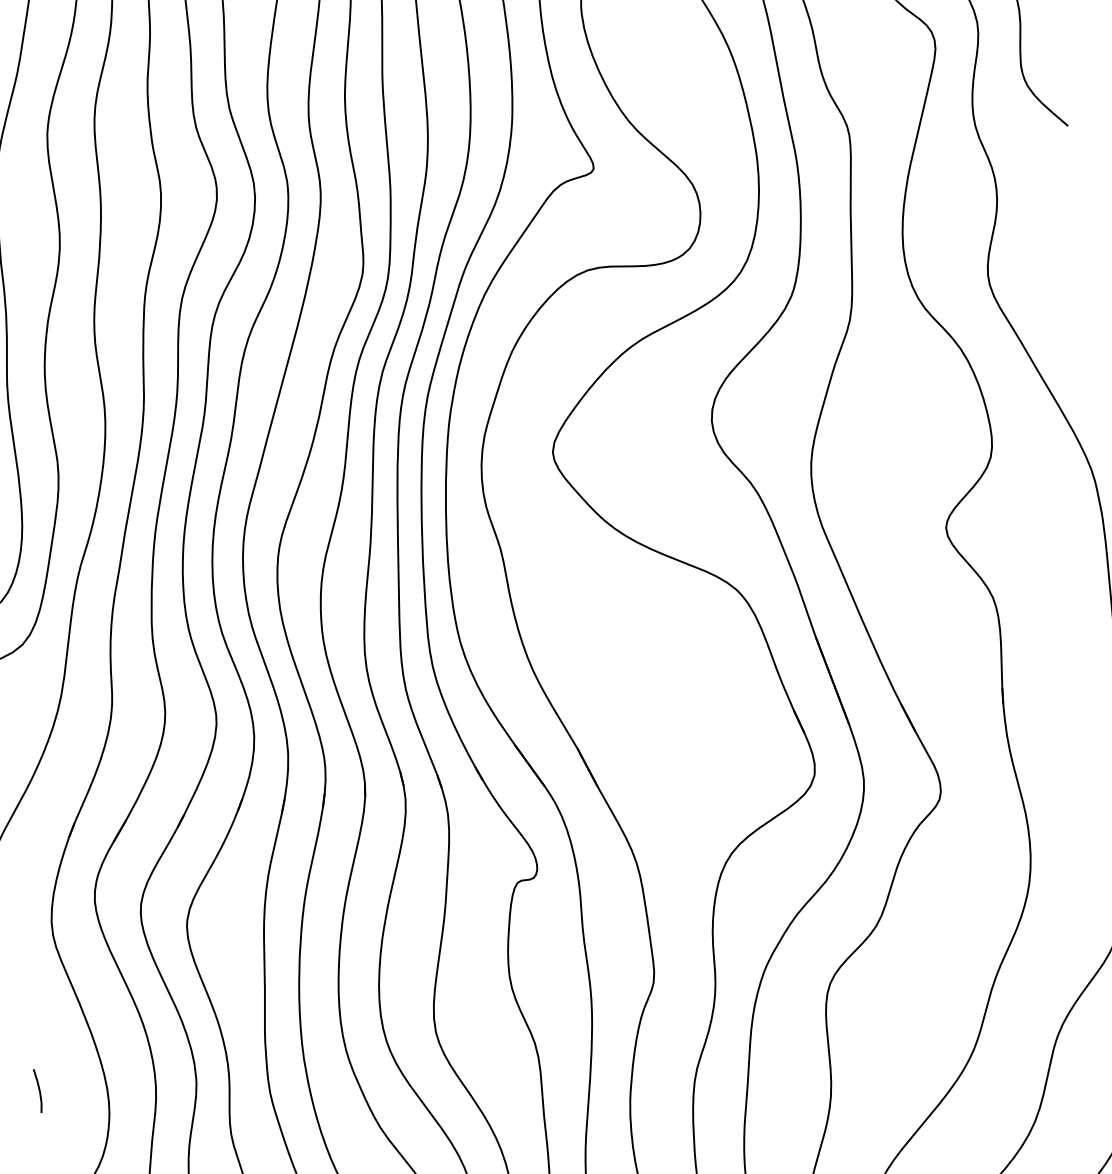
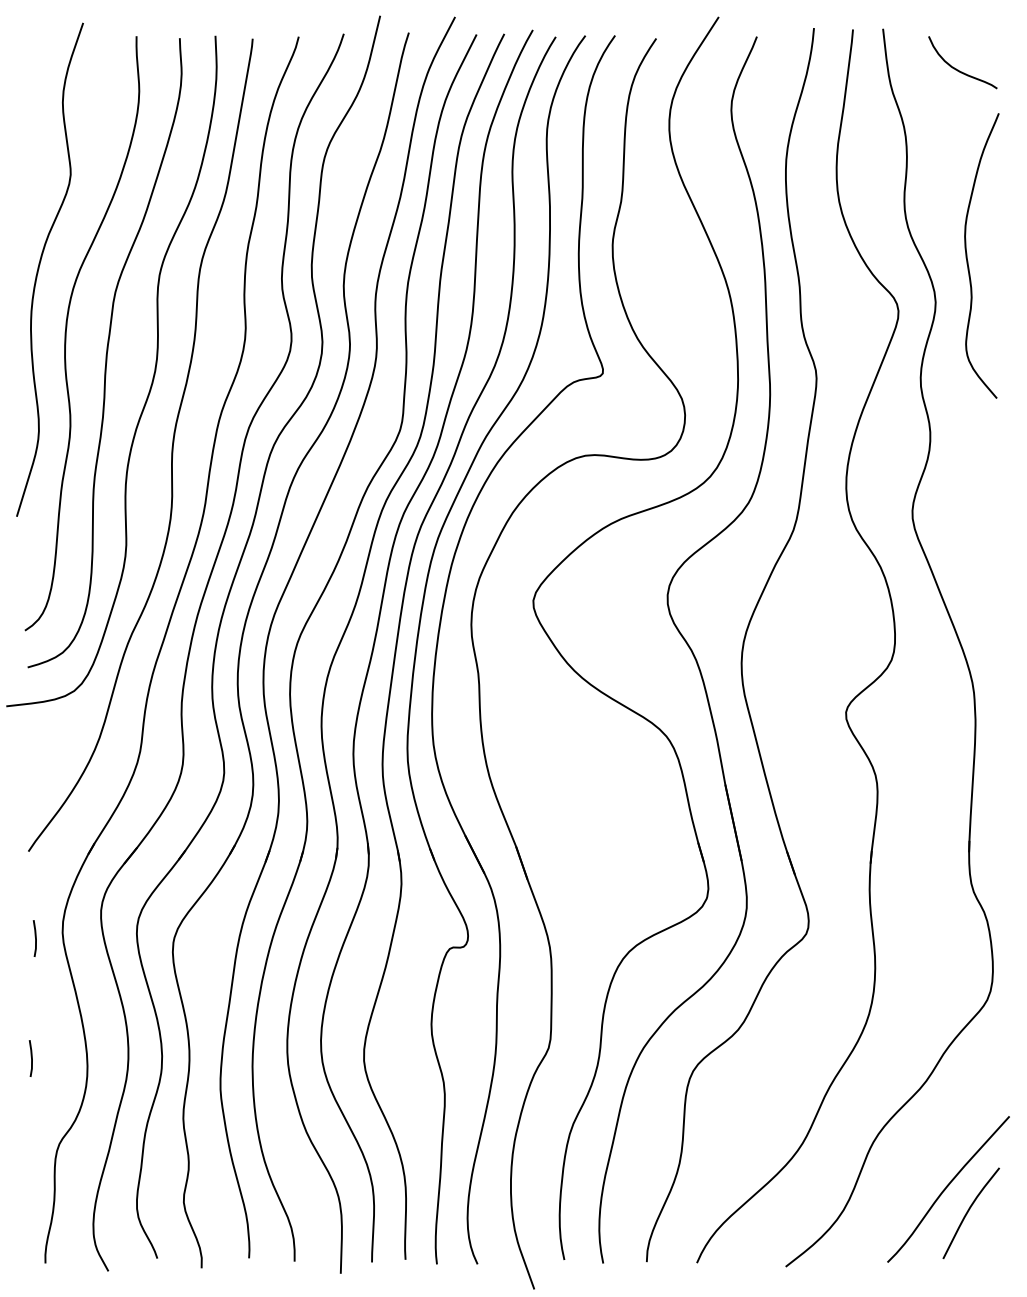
line: (21, 947) -> (35, 938), added

